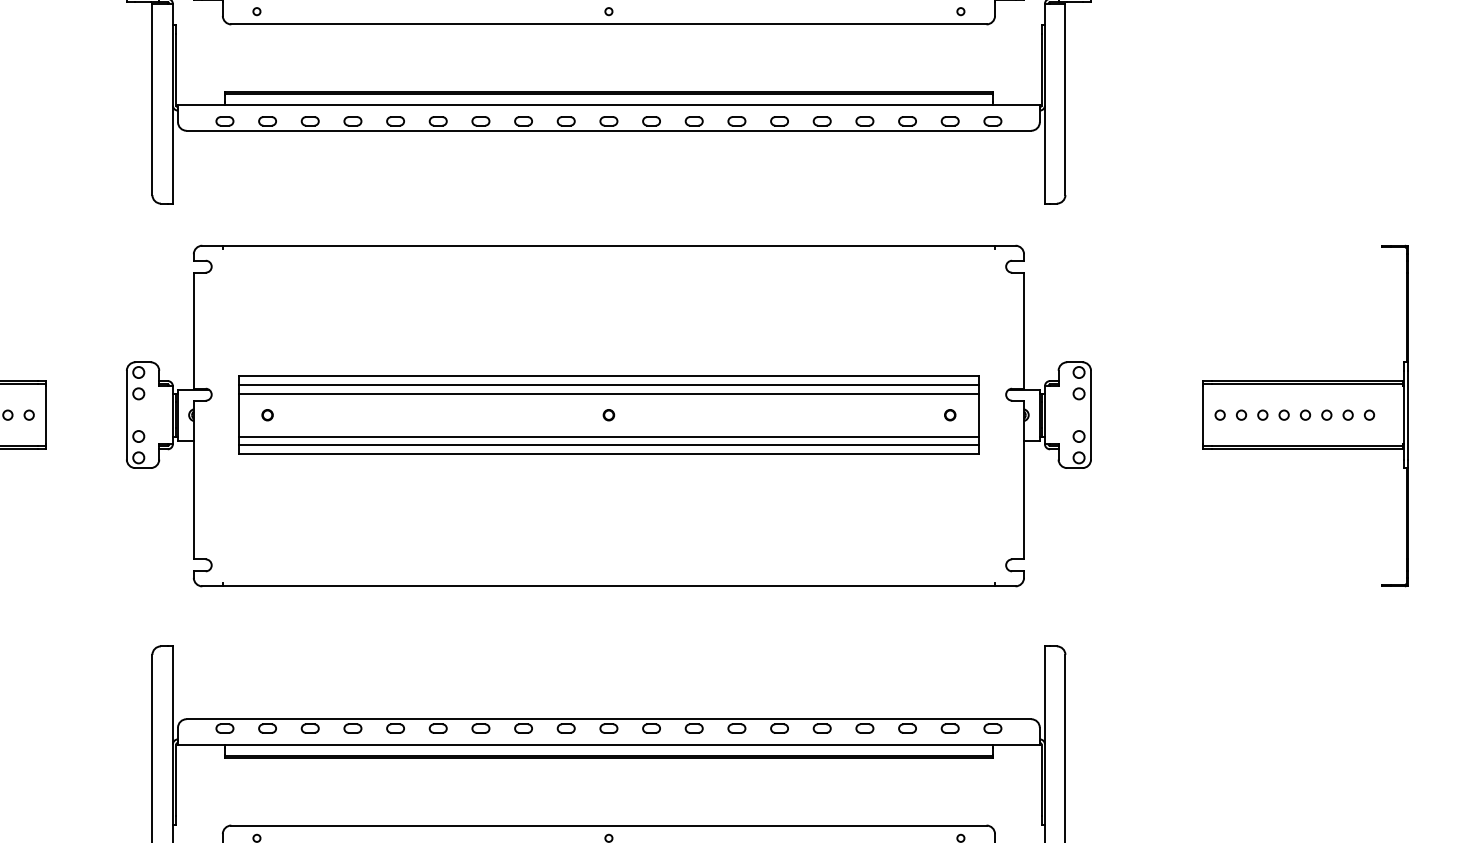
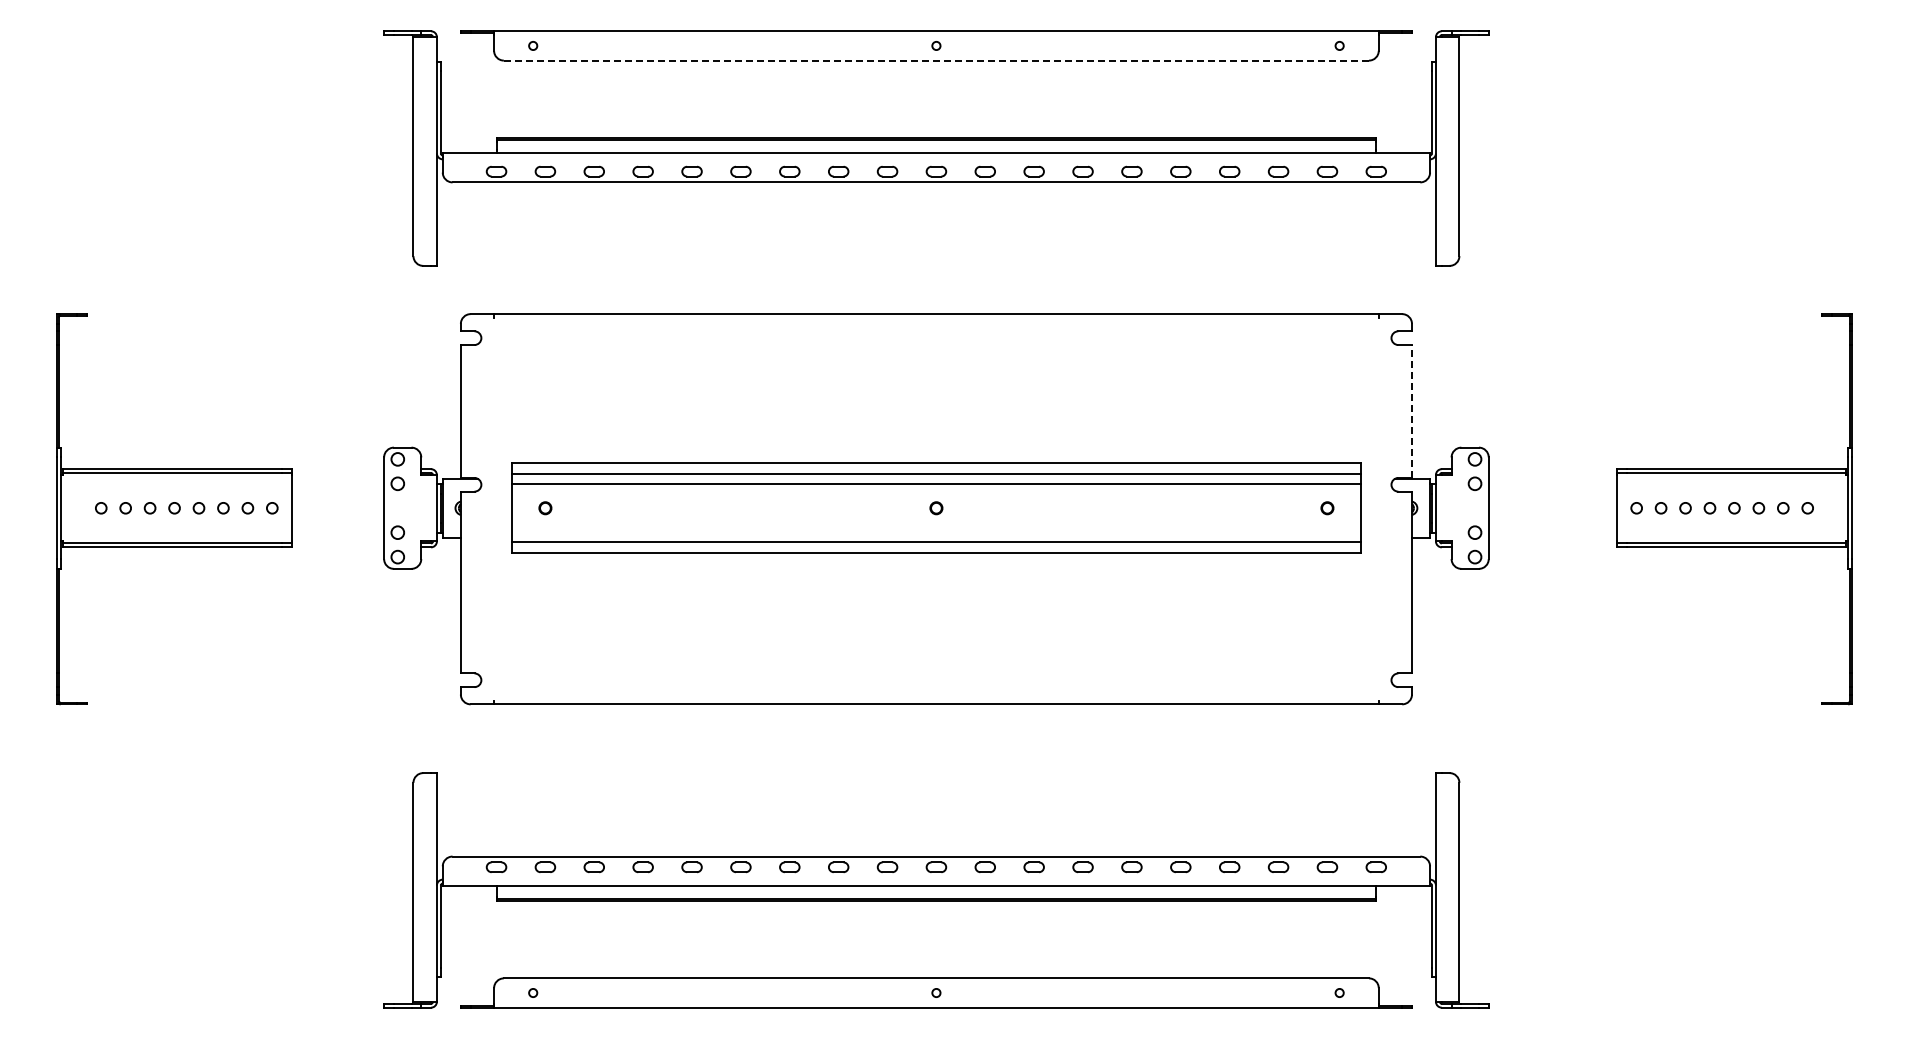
line: (608, 24) -> (936, 60), solid -> dashed
line: (1024, 329) -> (1412, 410), solid -> dashed
line: (608, 436) -> (936, 532), removed

